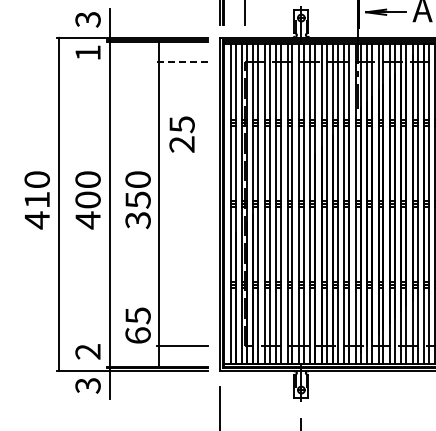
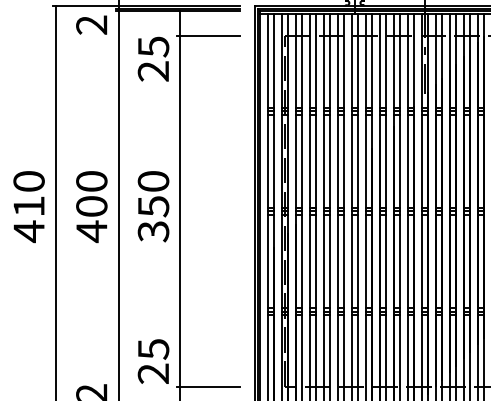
text: (87, 52) -> (91, 24), 1 -> 2
line: (182, 61) -> (208, 35), dashed -> solid
text: (181, 134) -> (152, 59), moved
text: (137, 335) -> (152, 373), 65 -> 25

